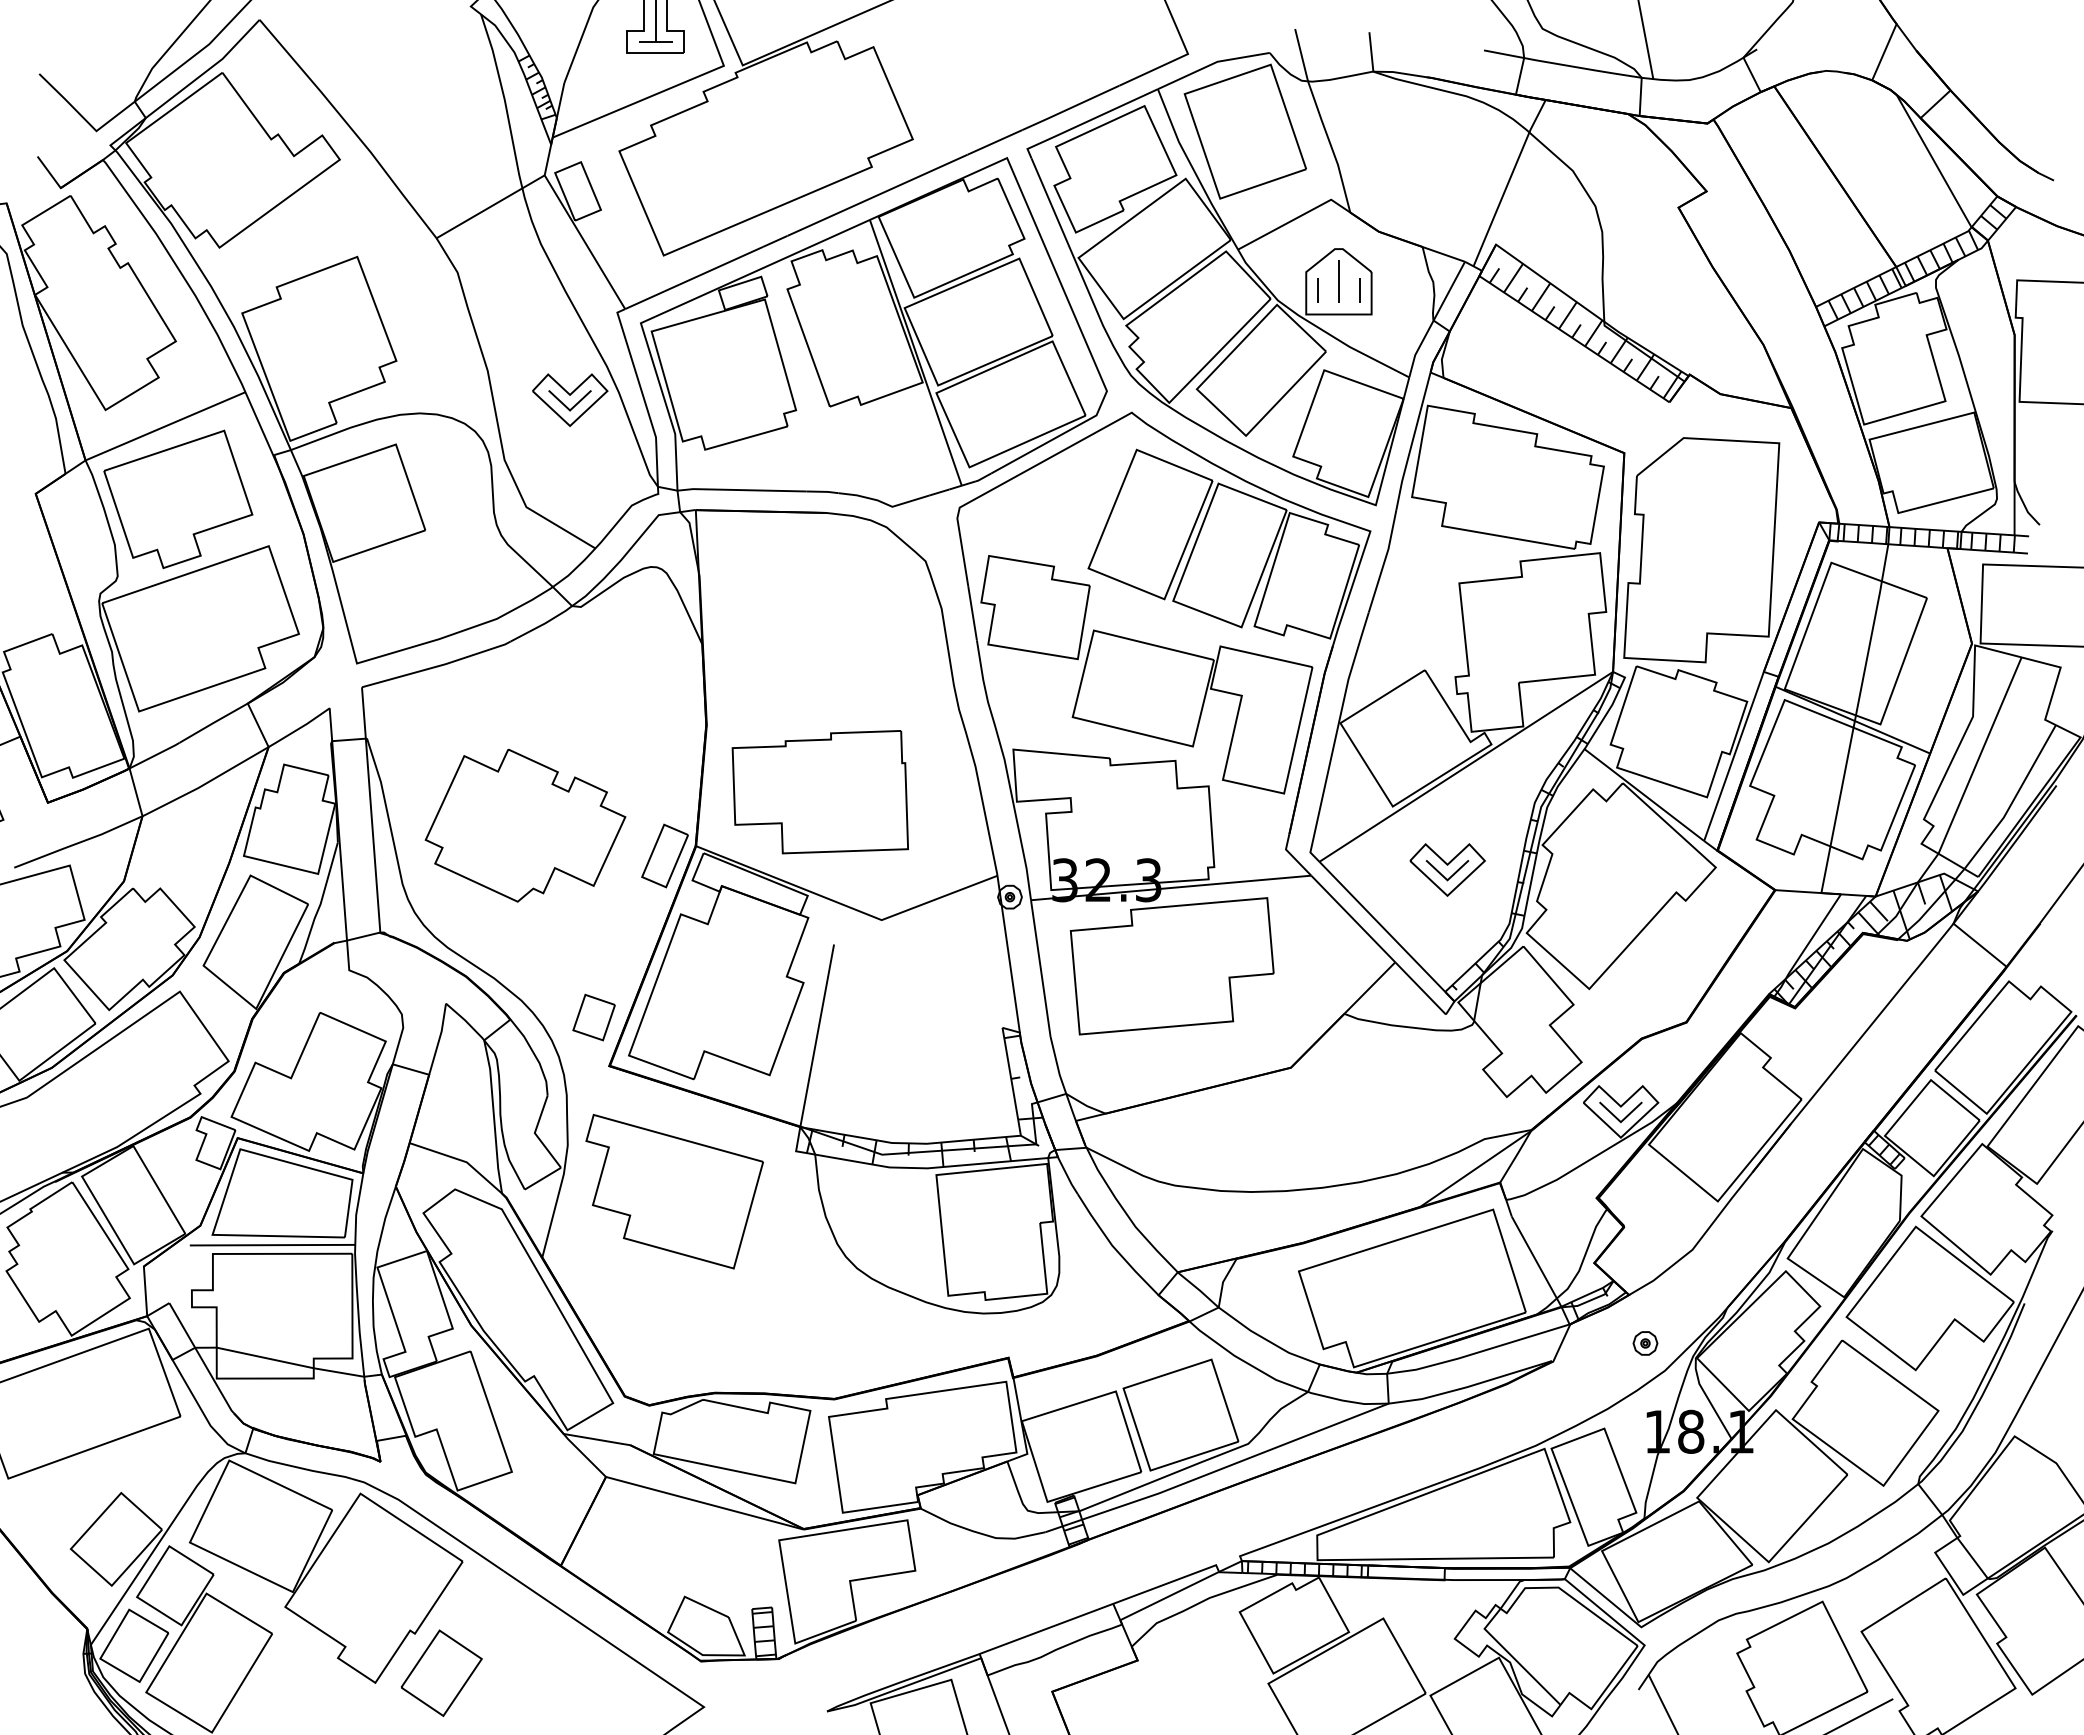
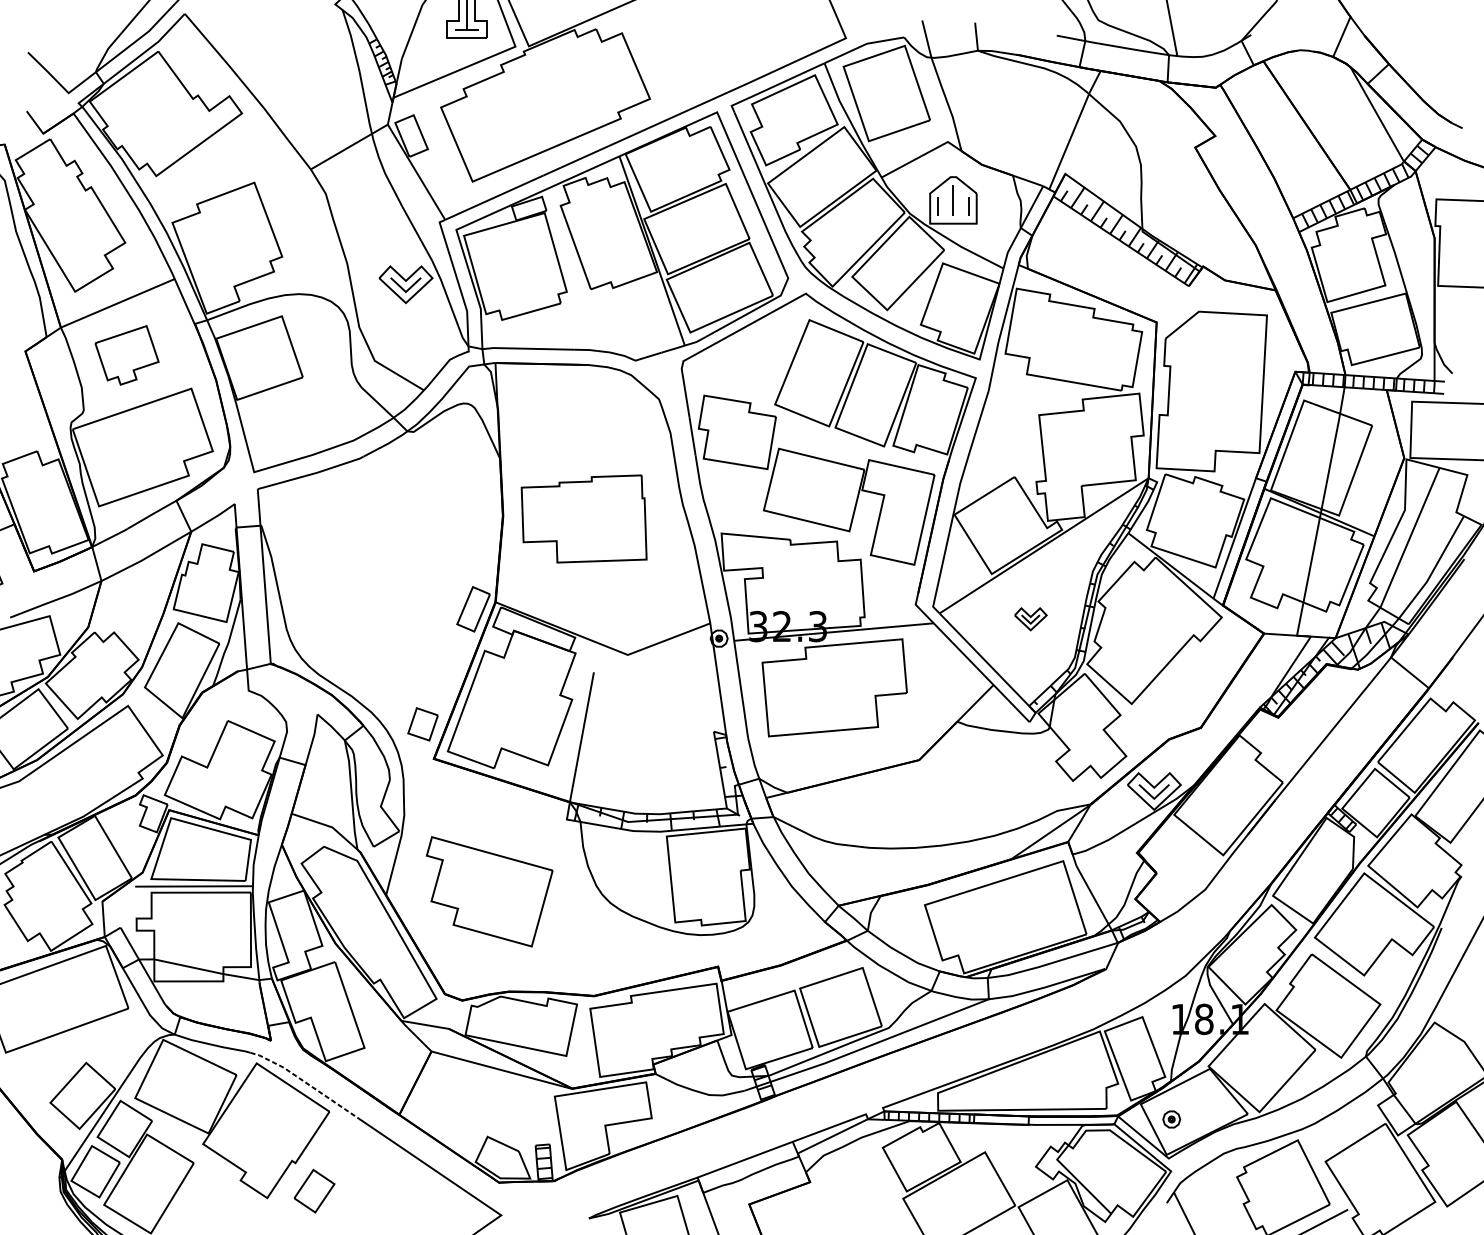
part: (178, 499) -> (127, 355), size x0.6
part: (819, 792) -> (583, 519), moved
part: (525, 825) -> (374, 587), removed
part: (1447, 869) -> (1030, 618), size x0.6
part: (674, 1191) -> (489, 891), moved
part: (1645, 1343) -> (1171, 1119), moved
line: (428, 1520) -> (305, 1082), solid -> dashed
part: (441, 1672) -> (314, 1190), size x0.7

